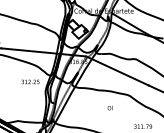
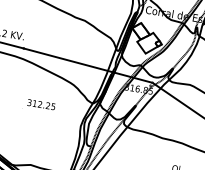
text: (30, 81) -> (41, 104), moved

